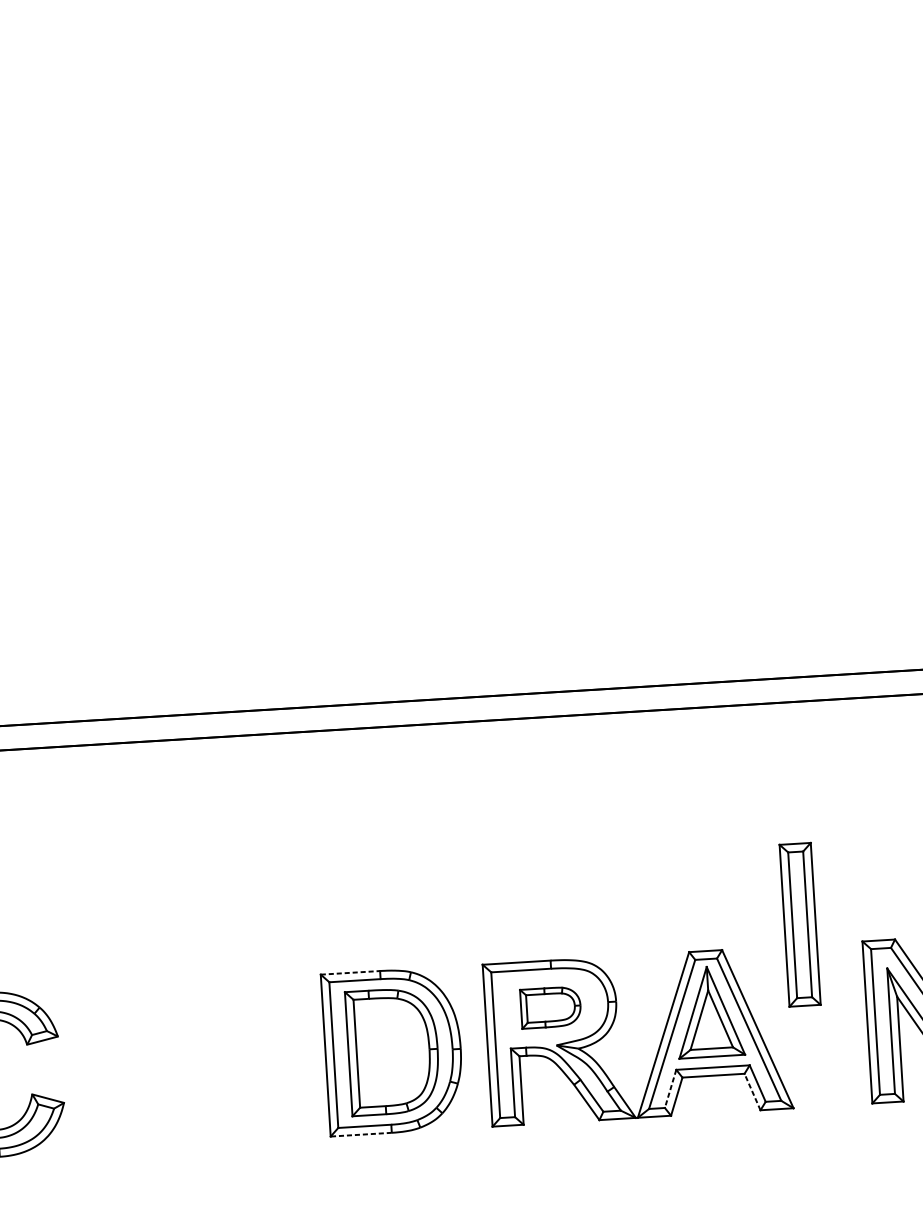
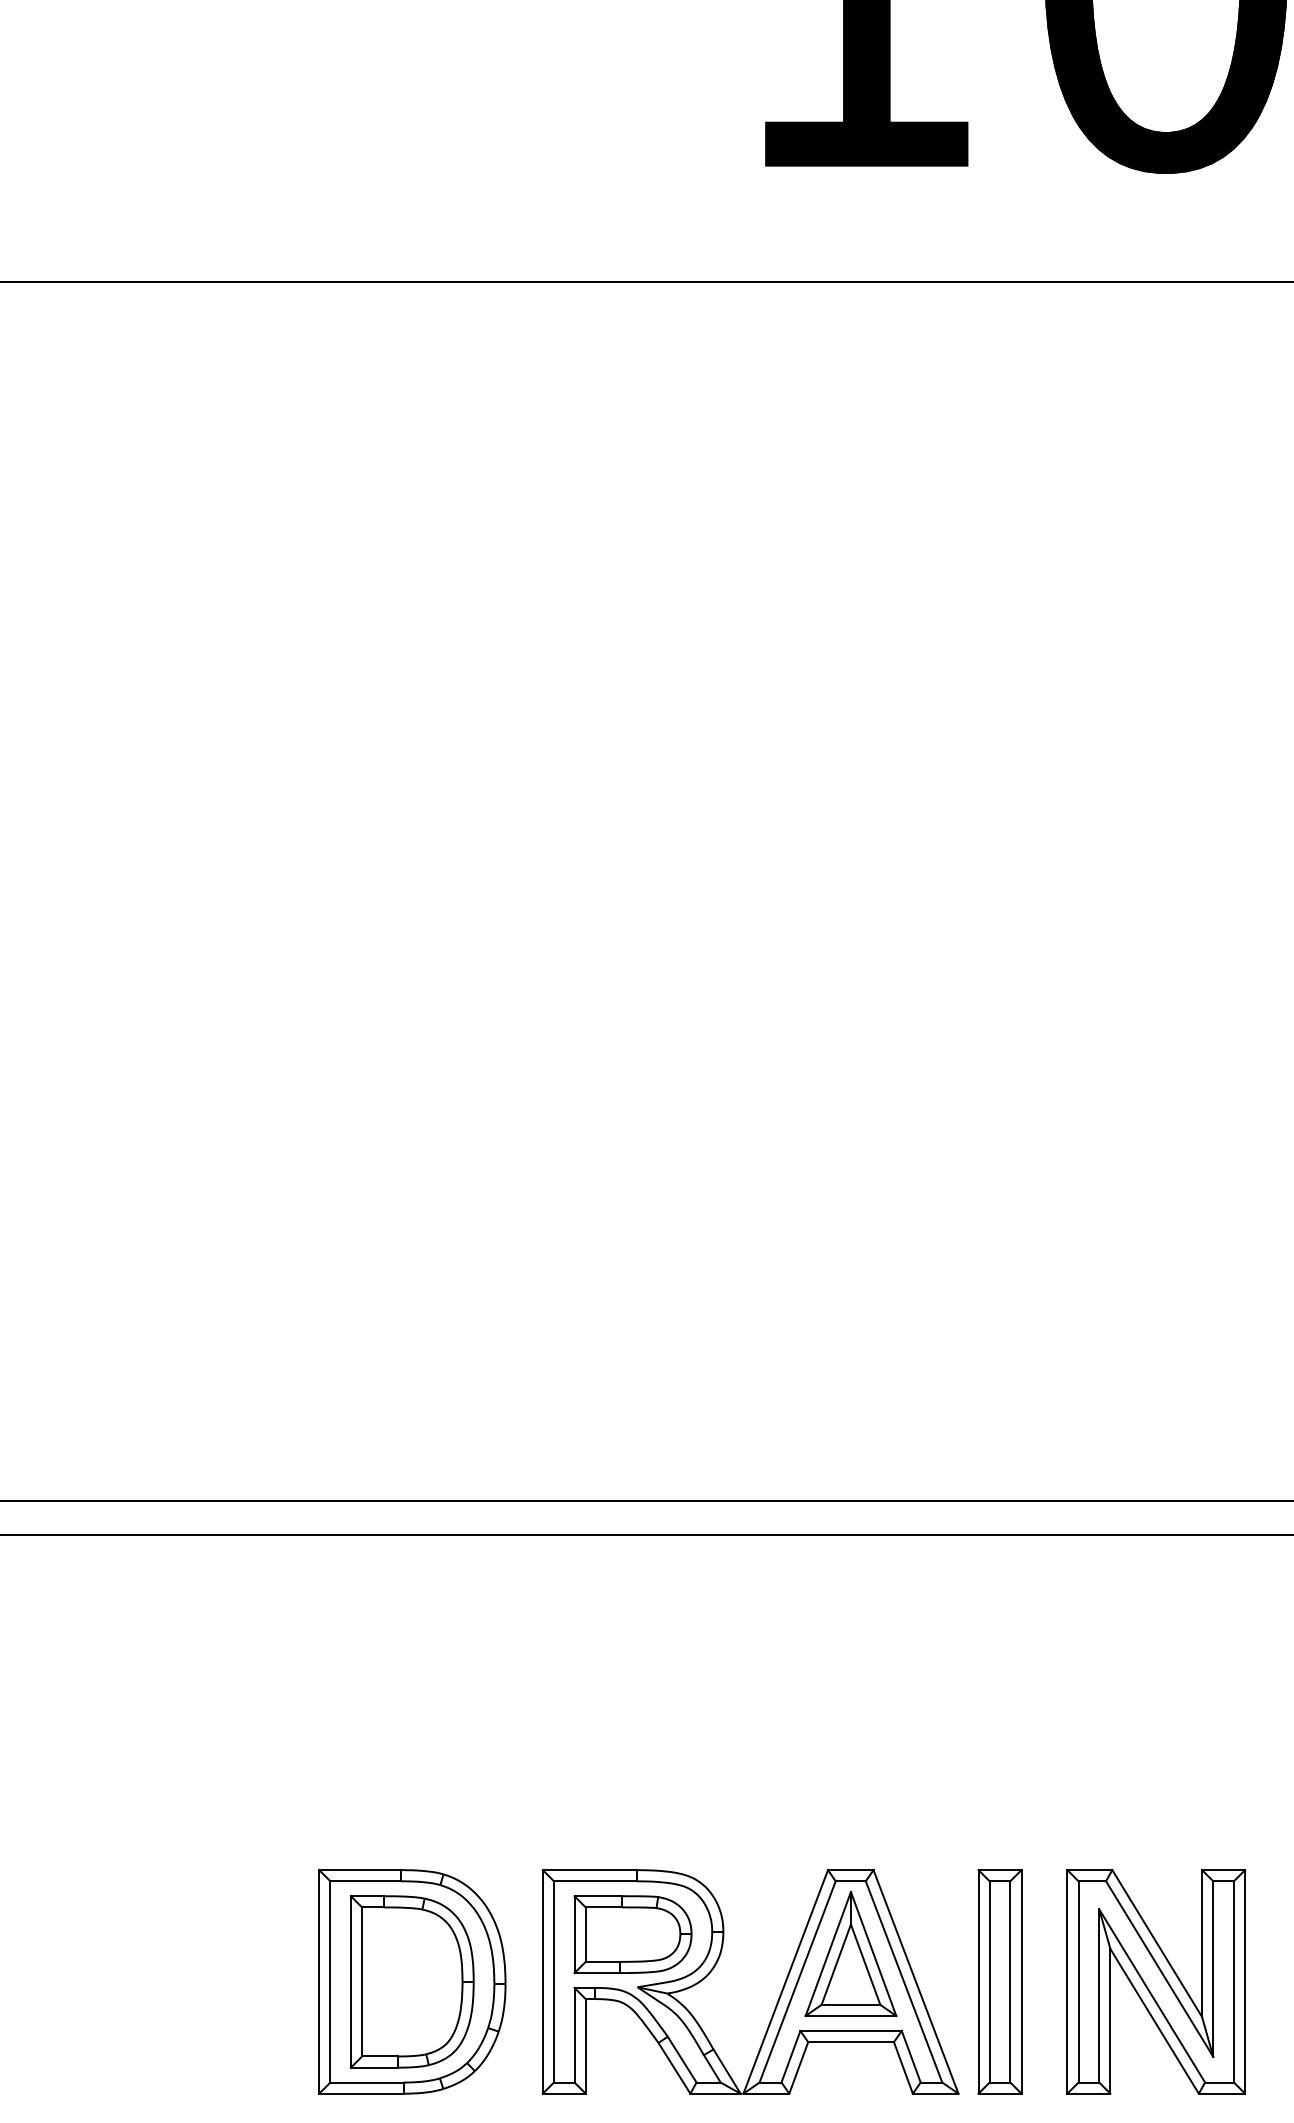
part: (799, 924) -> (999, 1981), moved
line: (350, 973) -> (360, 1870), dashed -> solid
part: (550, 1007) -> (632, 1934), size x1.43
line: (670, 1089) -> (790, 2057), dashed -> solid
line: (752, 1091) -> (903, 2067), dashed -> solid
line: (360, 1134) -> (360, 2093), dashed -> solid

